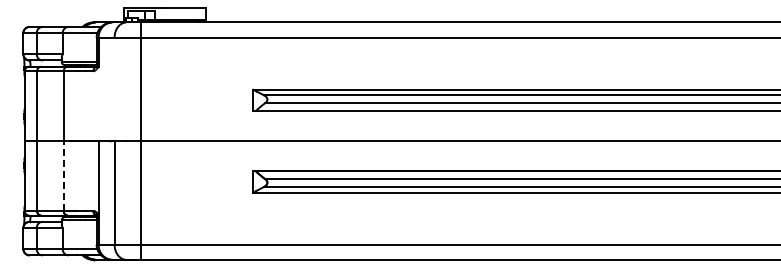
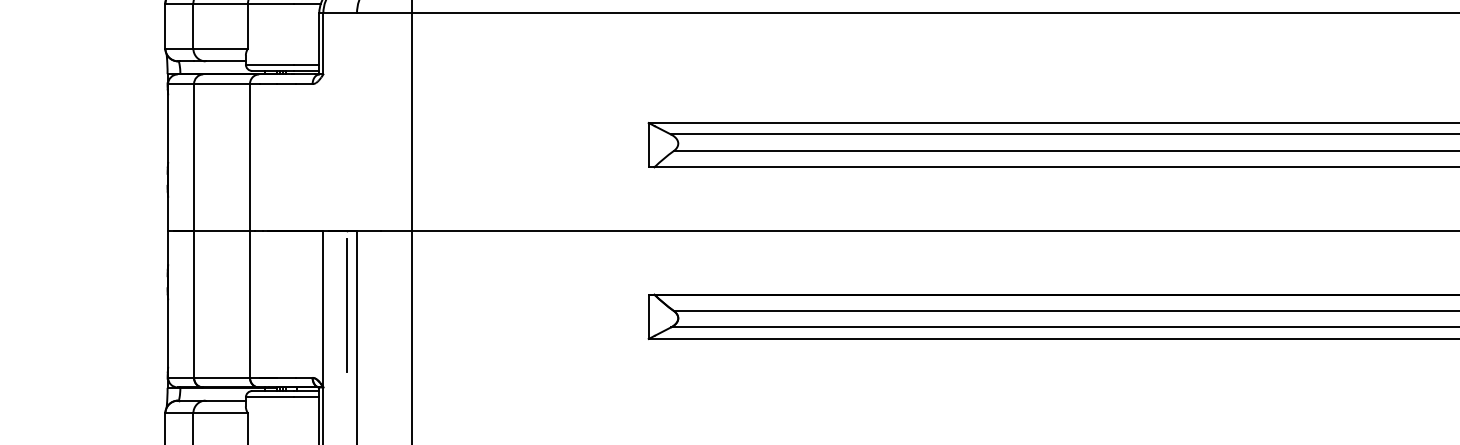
line: (63, 176) -> (249, 305), dashed -> solid
line: (109, 176) -> (346, 305), added

